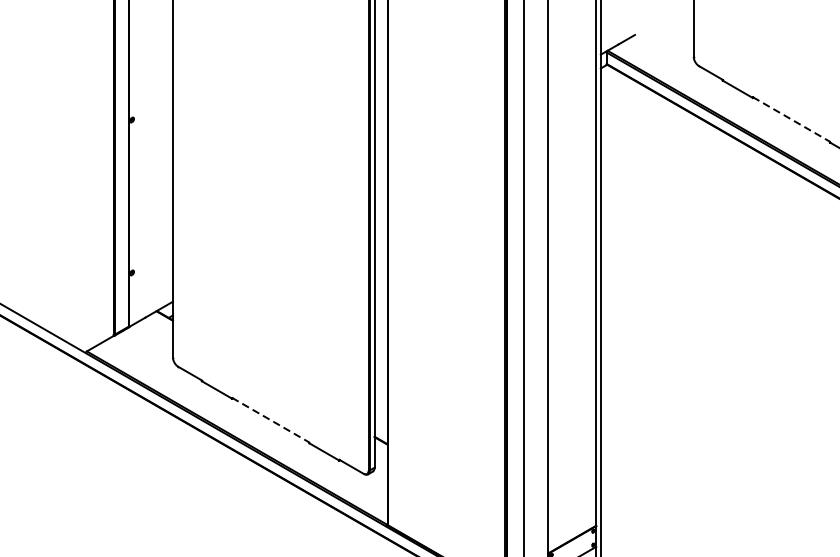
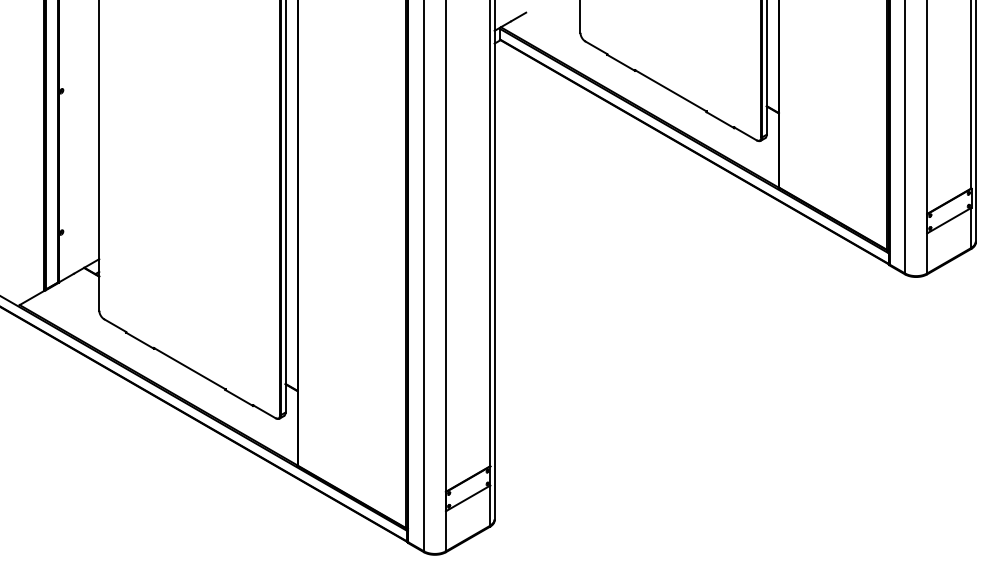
line: (792, 120) -> (671, 91), dashed -> solid
line: (271, 420) -> (190, 368), dashed -> solid

